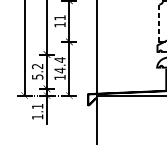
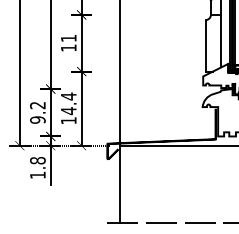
line: (159, 22) -> (205, 45), dashed -> solid
text: (37, 76) -> (37, 119), 5.2 -> 9.2
text: (37, 106) -> (37, 160), 1.1 -> 1.8

